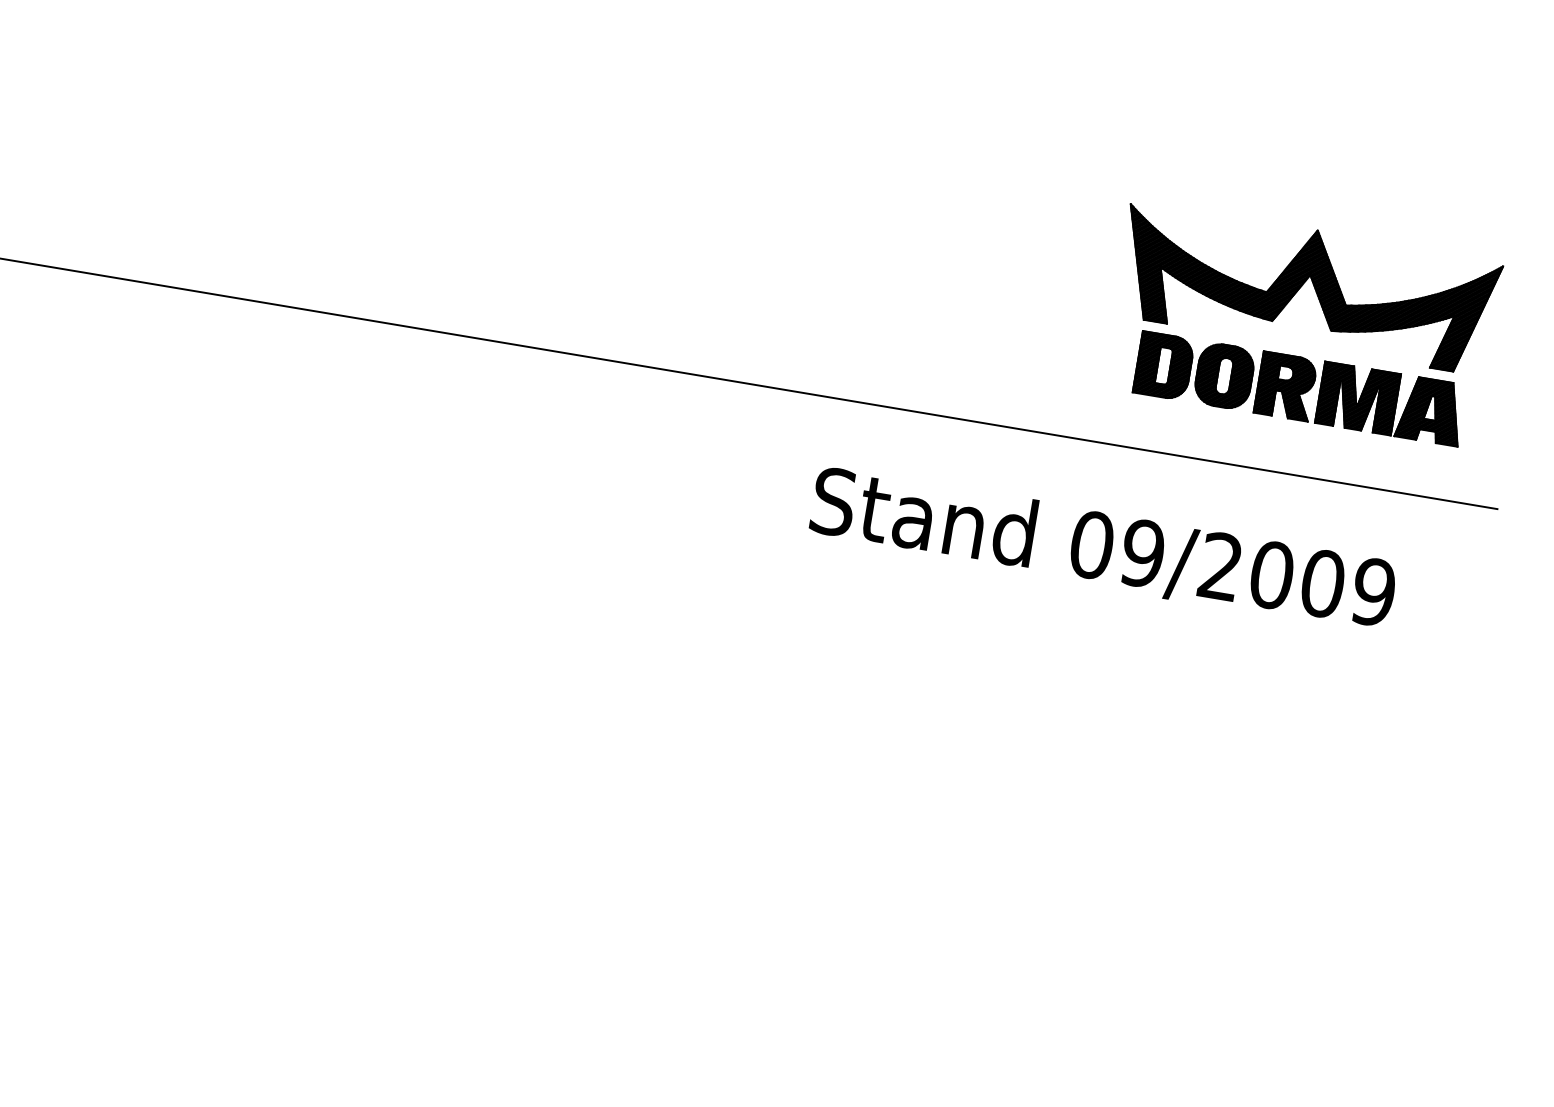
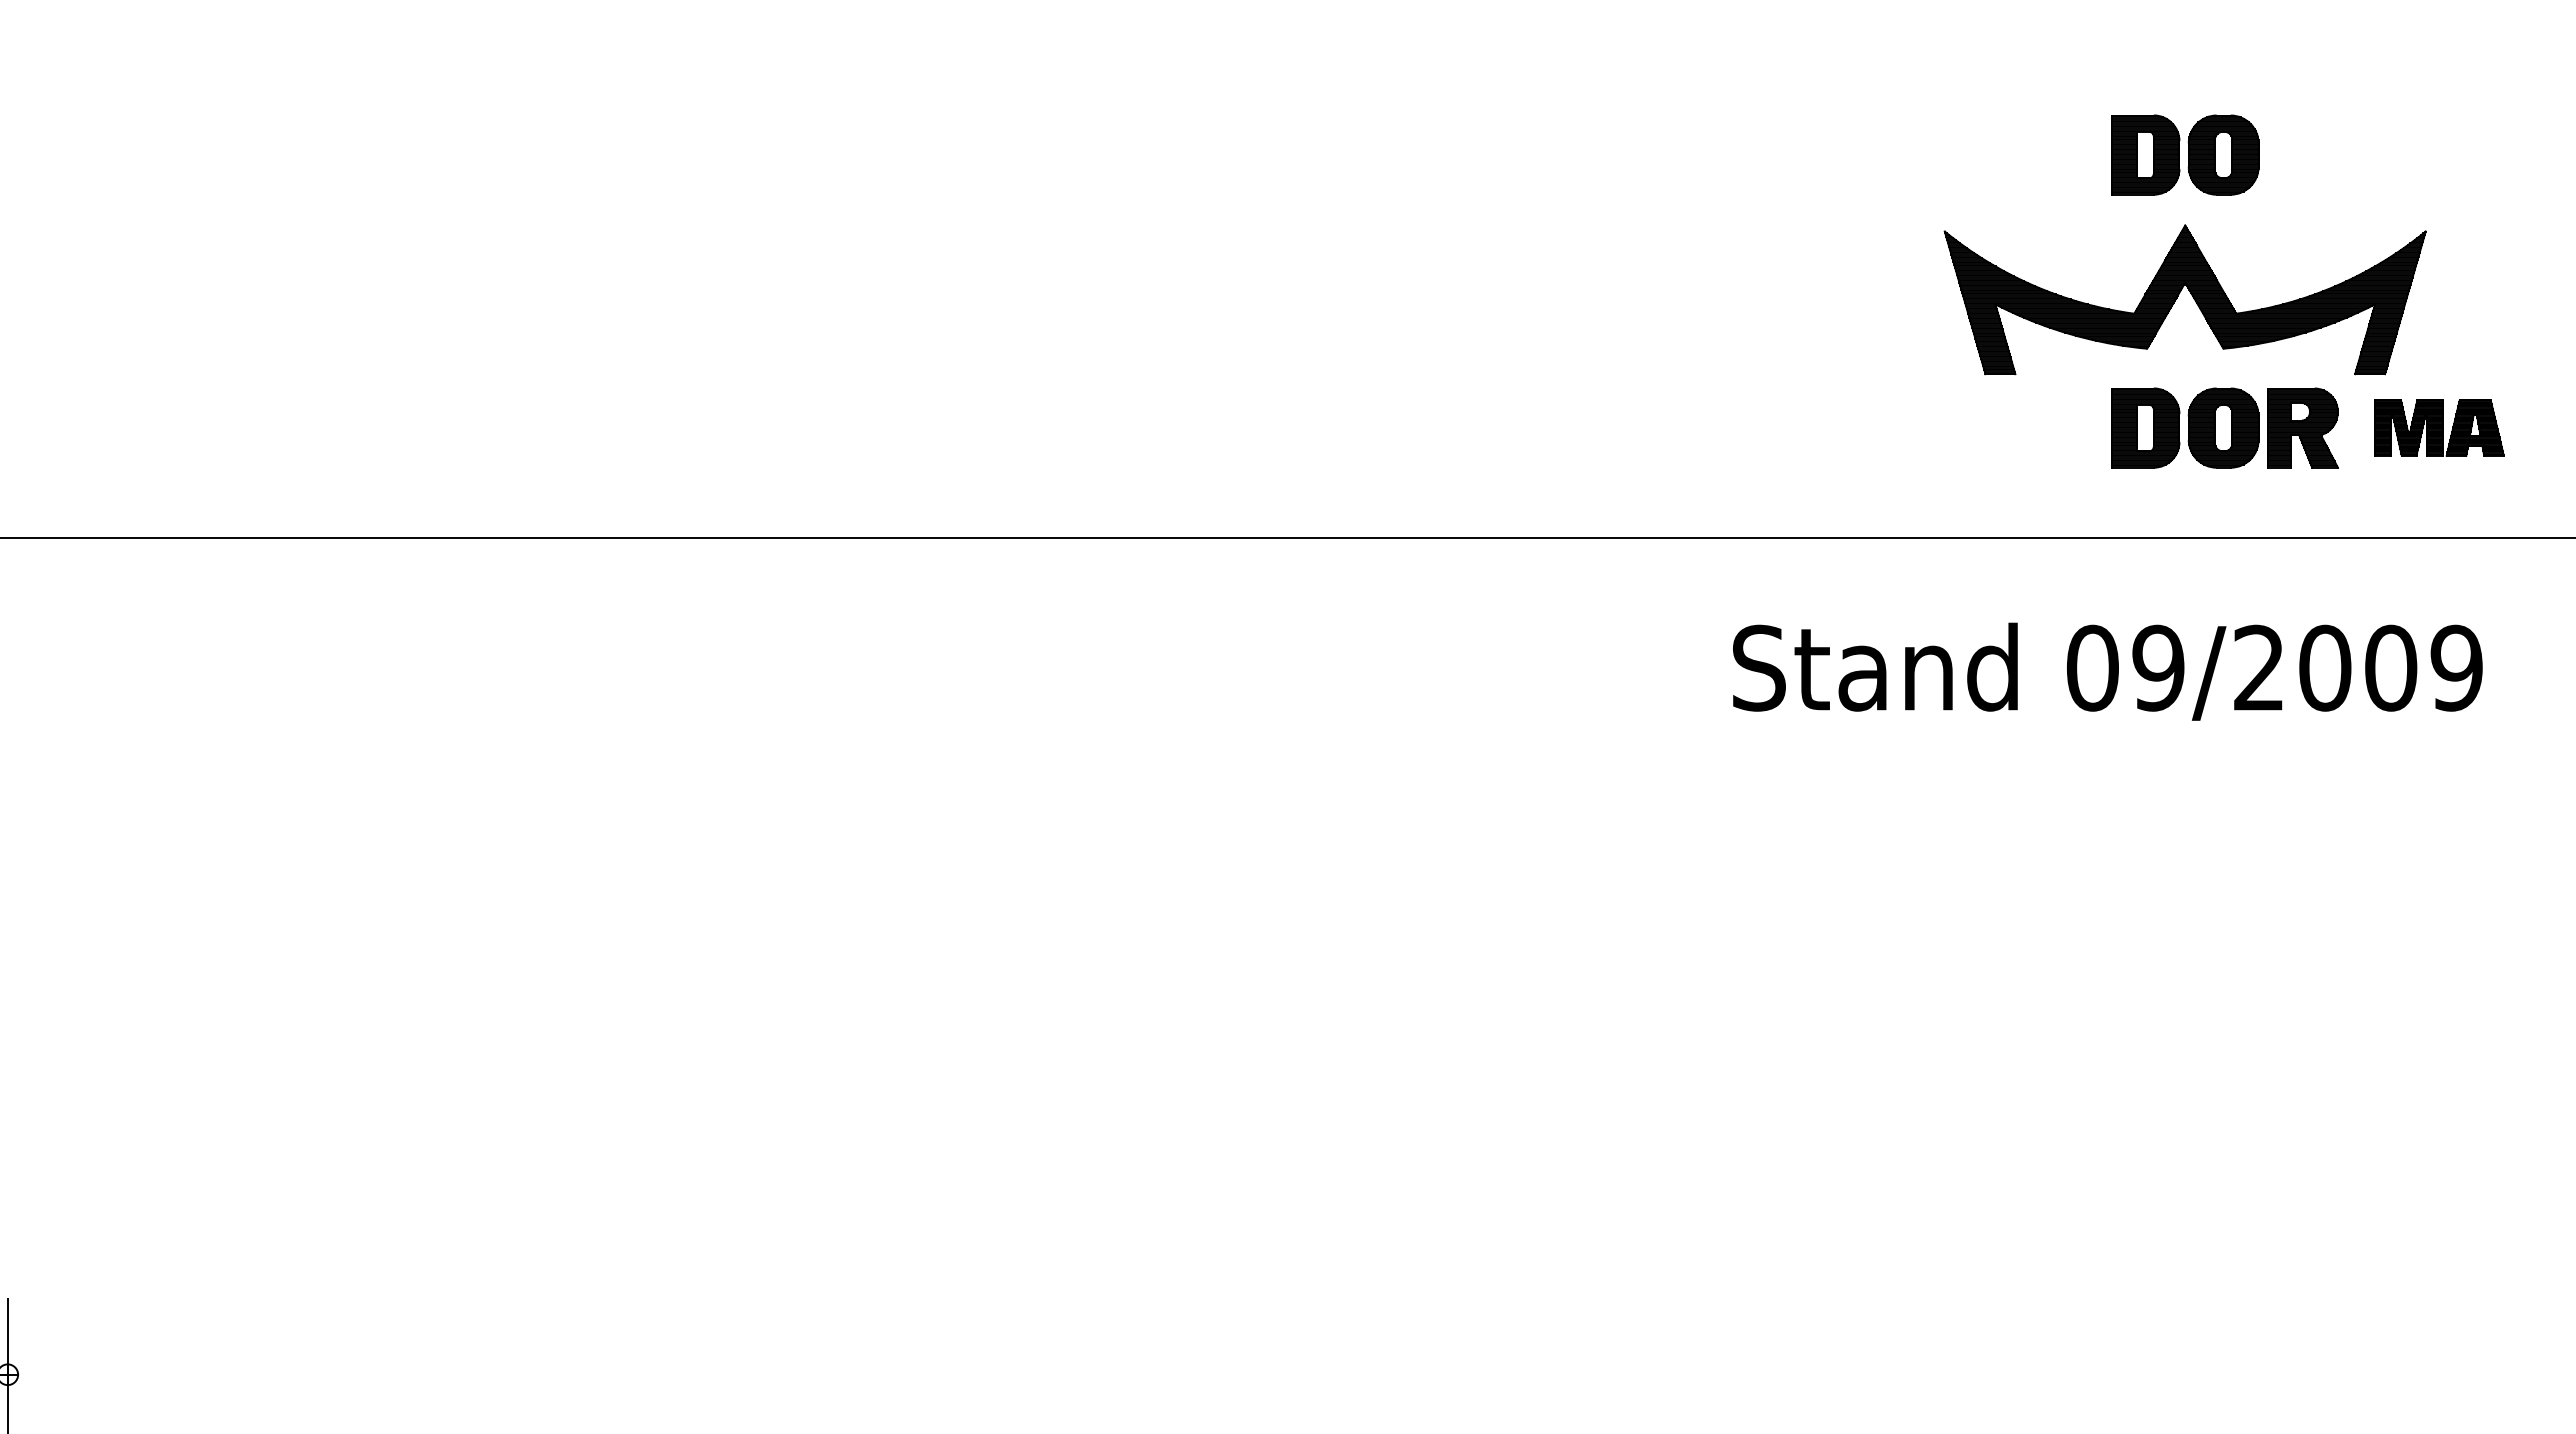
part: (1230, 159) -> (2185, 154), added
part: (1303, 284) -> (2178, 296), moved
part: (1391, 403) -> (2439, 427), size x0.7

